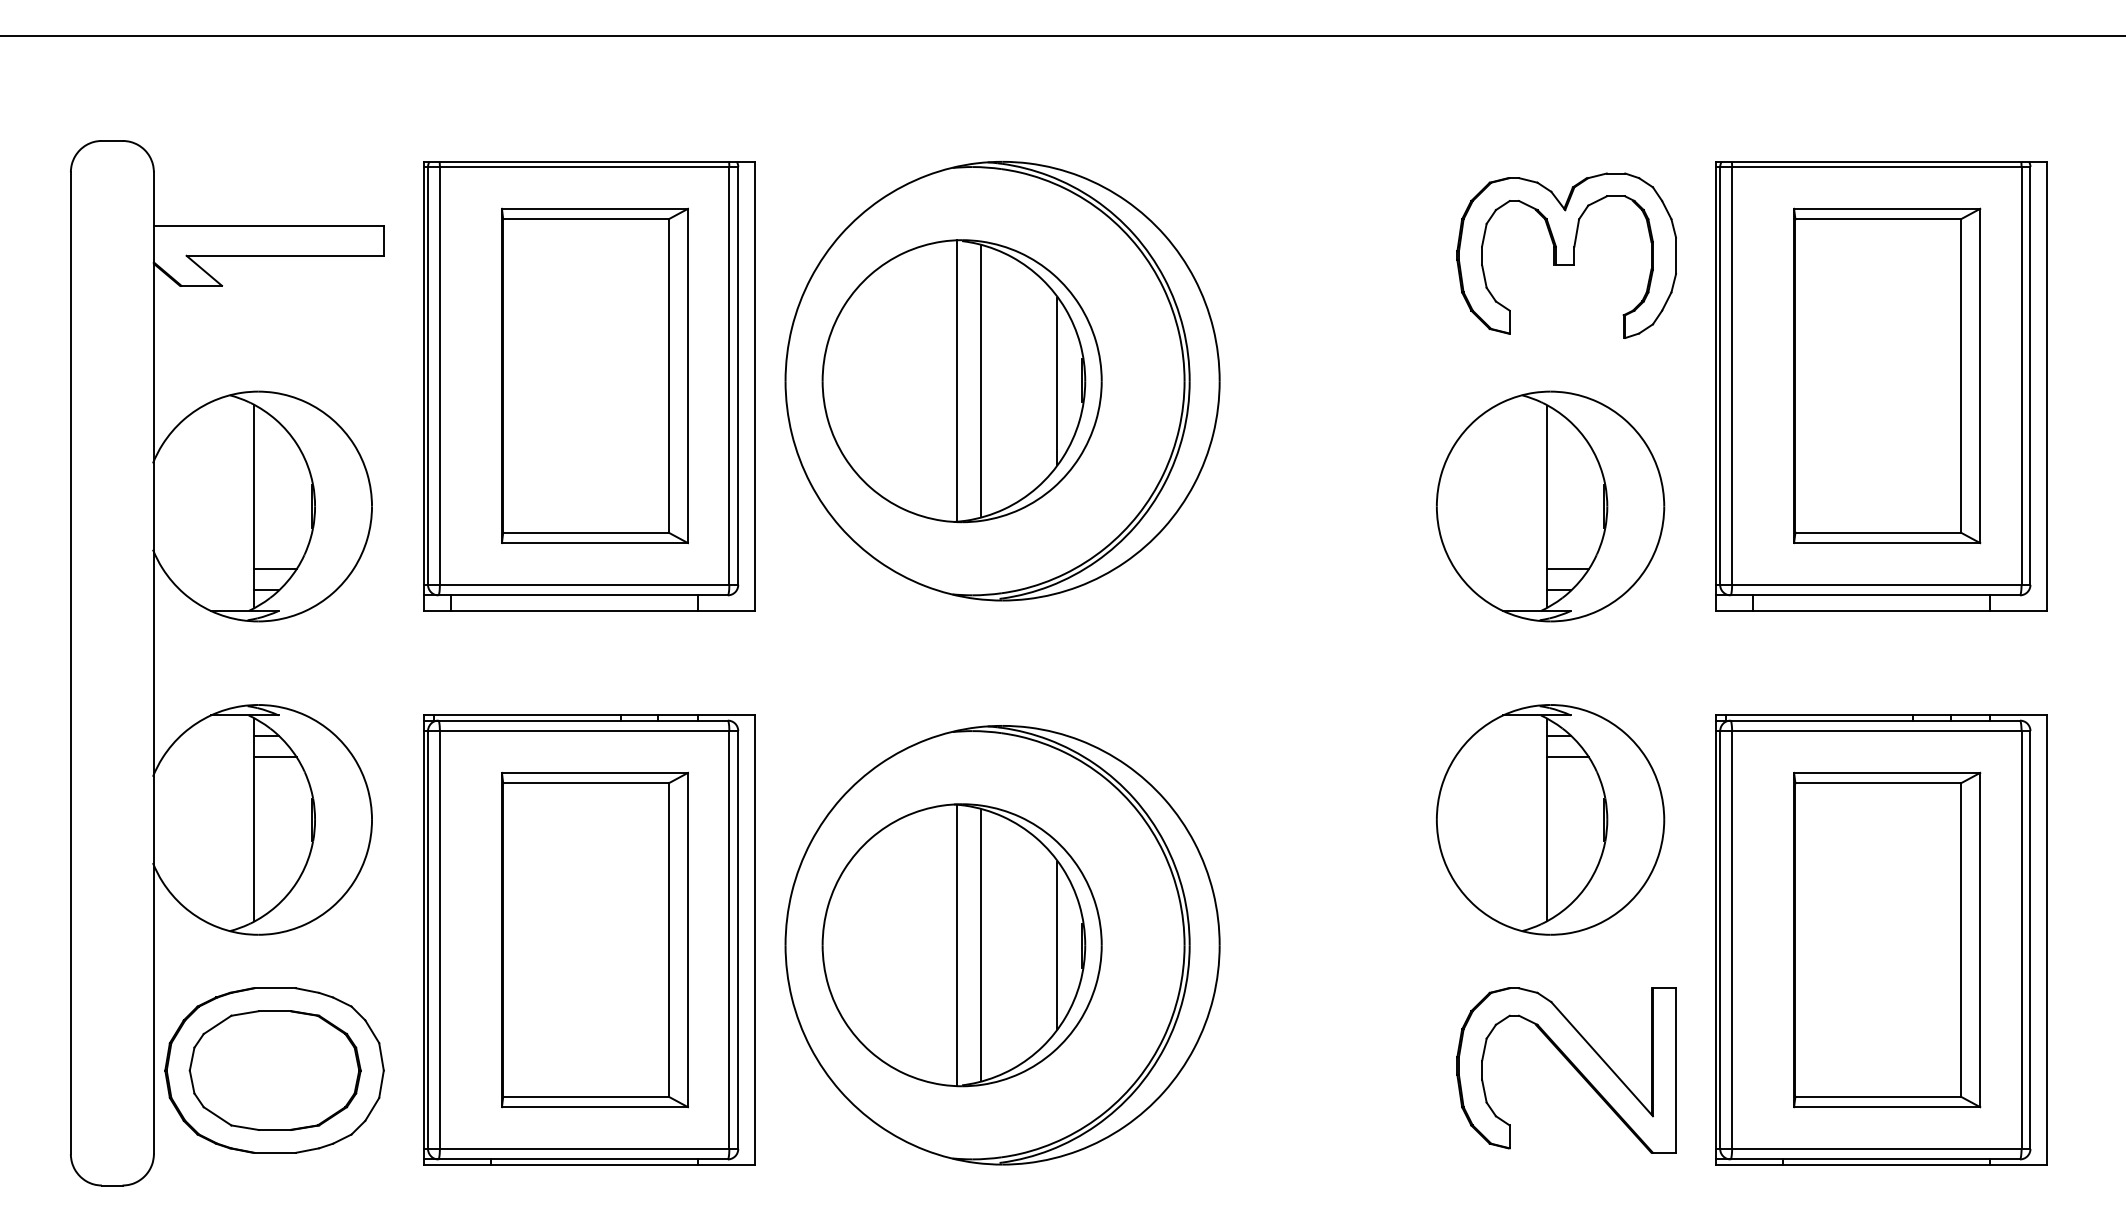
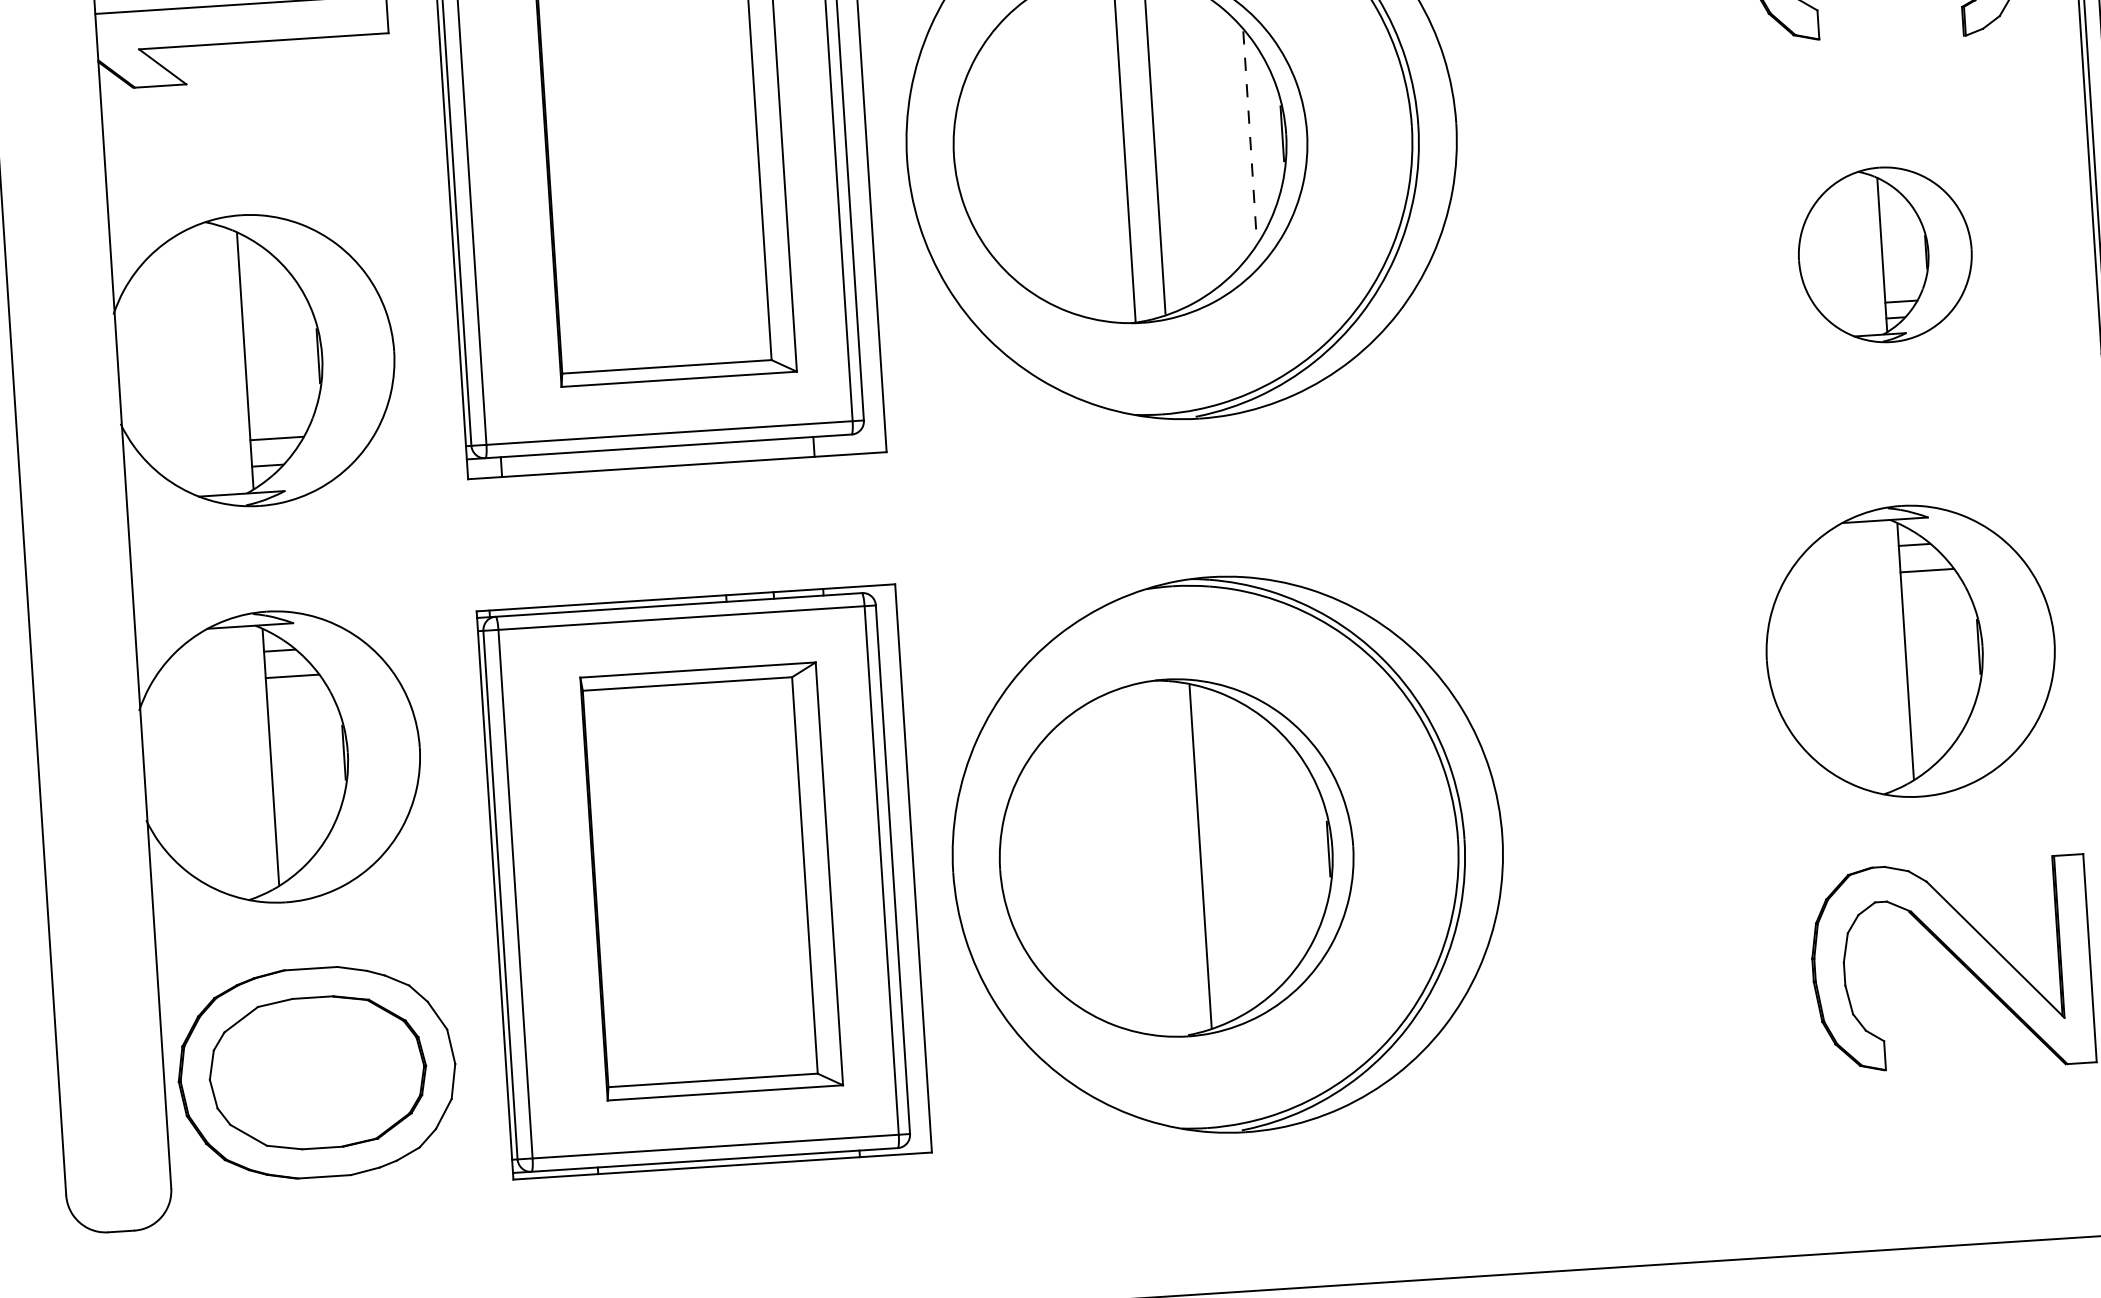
line: (1056, 381) -> (1249, 137), solid -> dashed
part: (1550, 506) -> (1885, 254), size x0.6
line: (957, 944) -> (1170, 857), removed
line: (1056, 944) -> (1295, 849), removed

